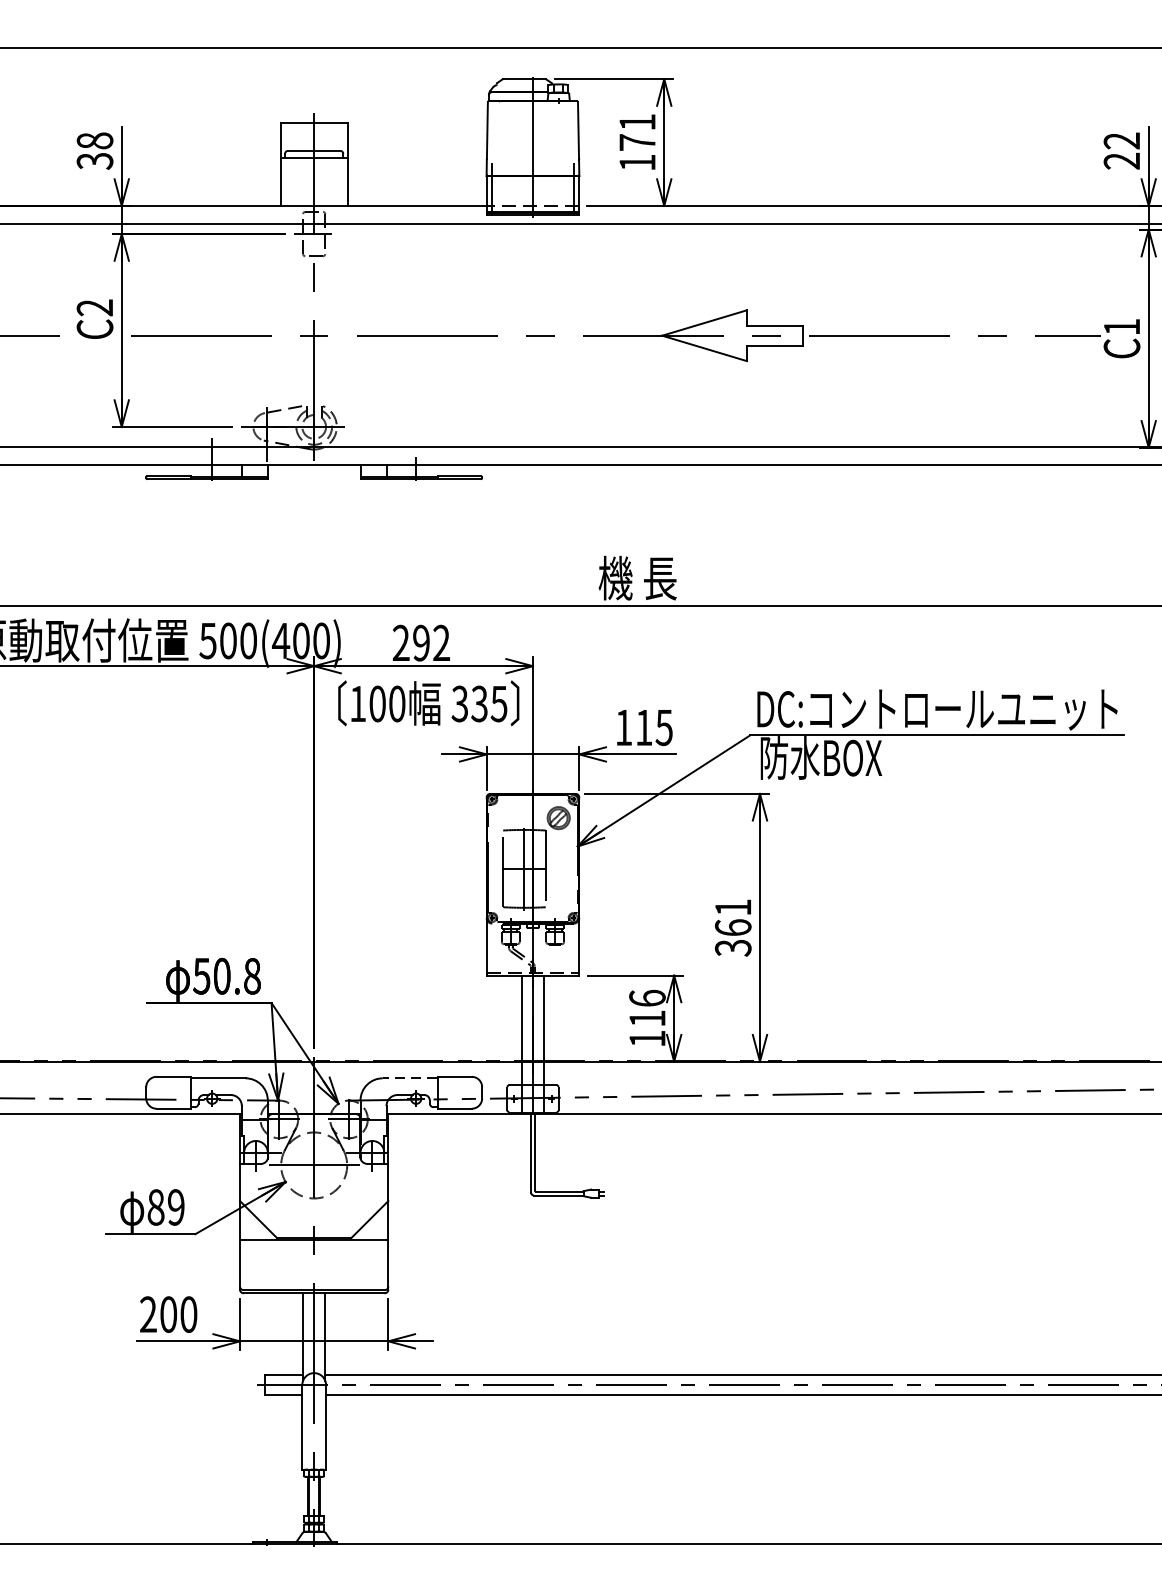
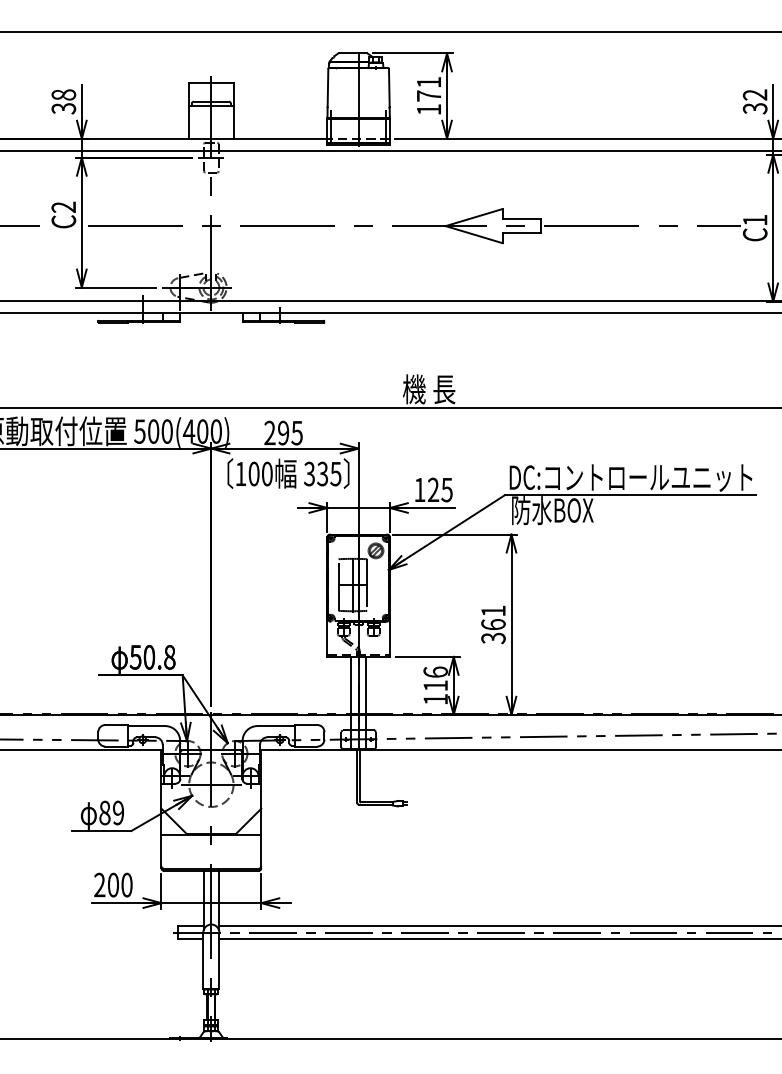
text: (1122, 161) -> (755, 108), 22 -> 32
text: (440, 642) -> (296, 432), 292 -> 295
text: (644, 726) -> (433, 489), 115 -> 125
line: (409, 1078) -> (275, 726), dashed -> solid

